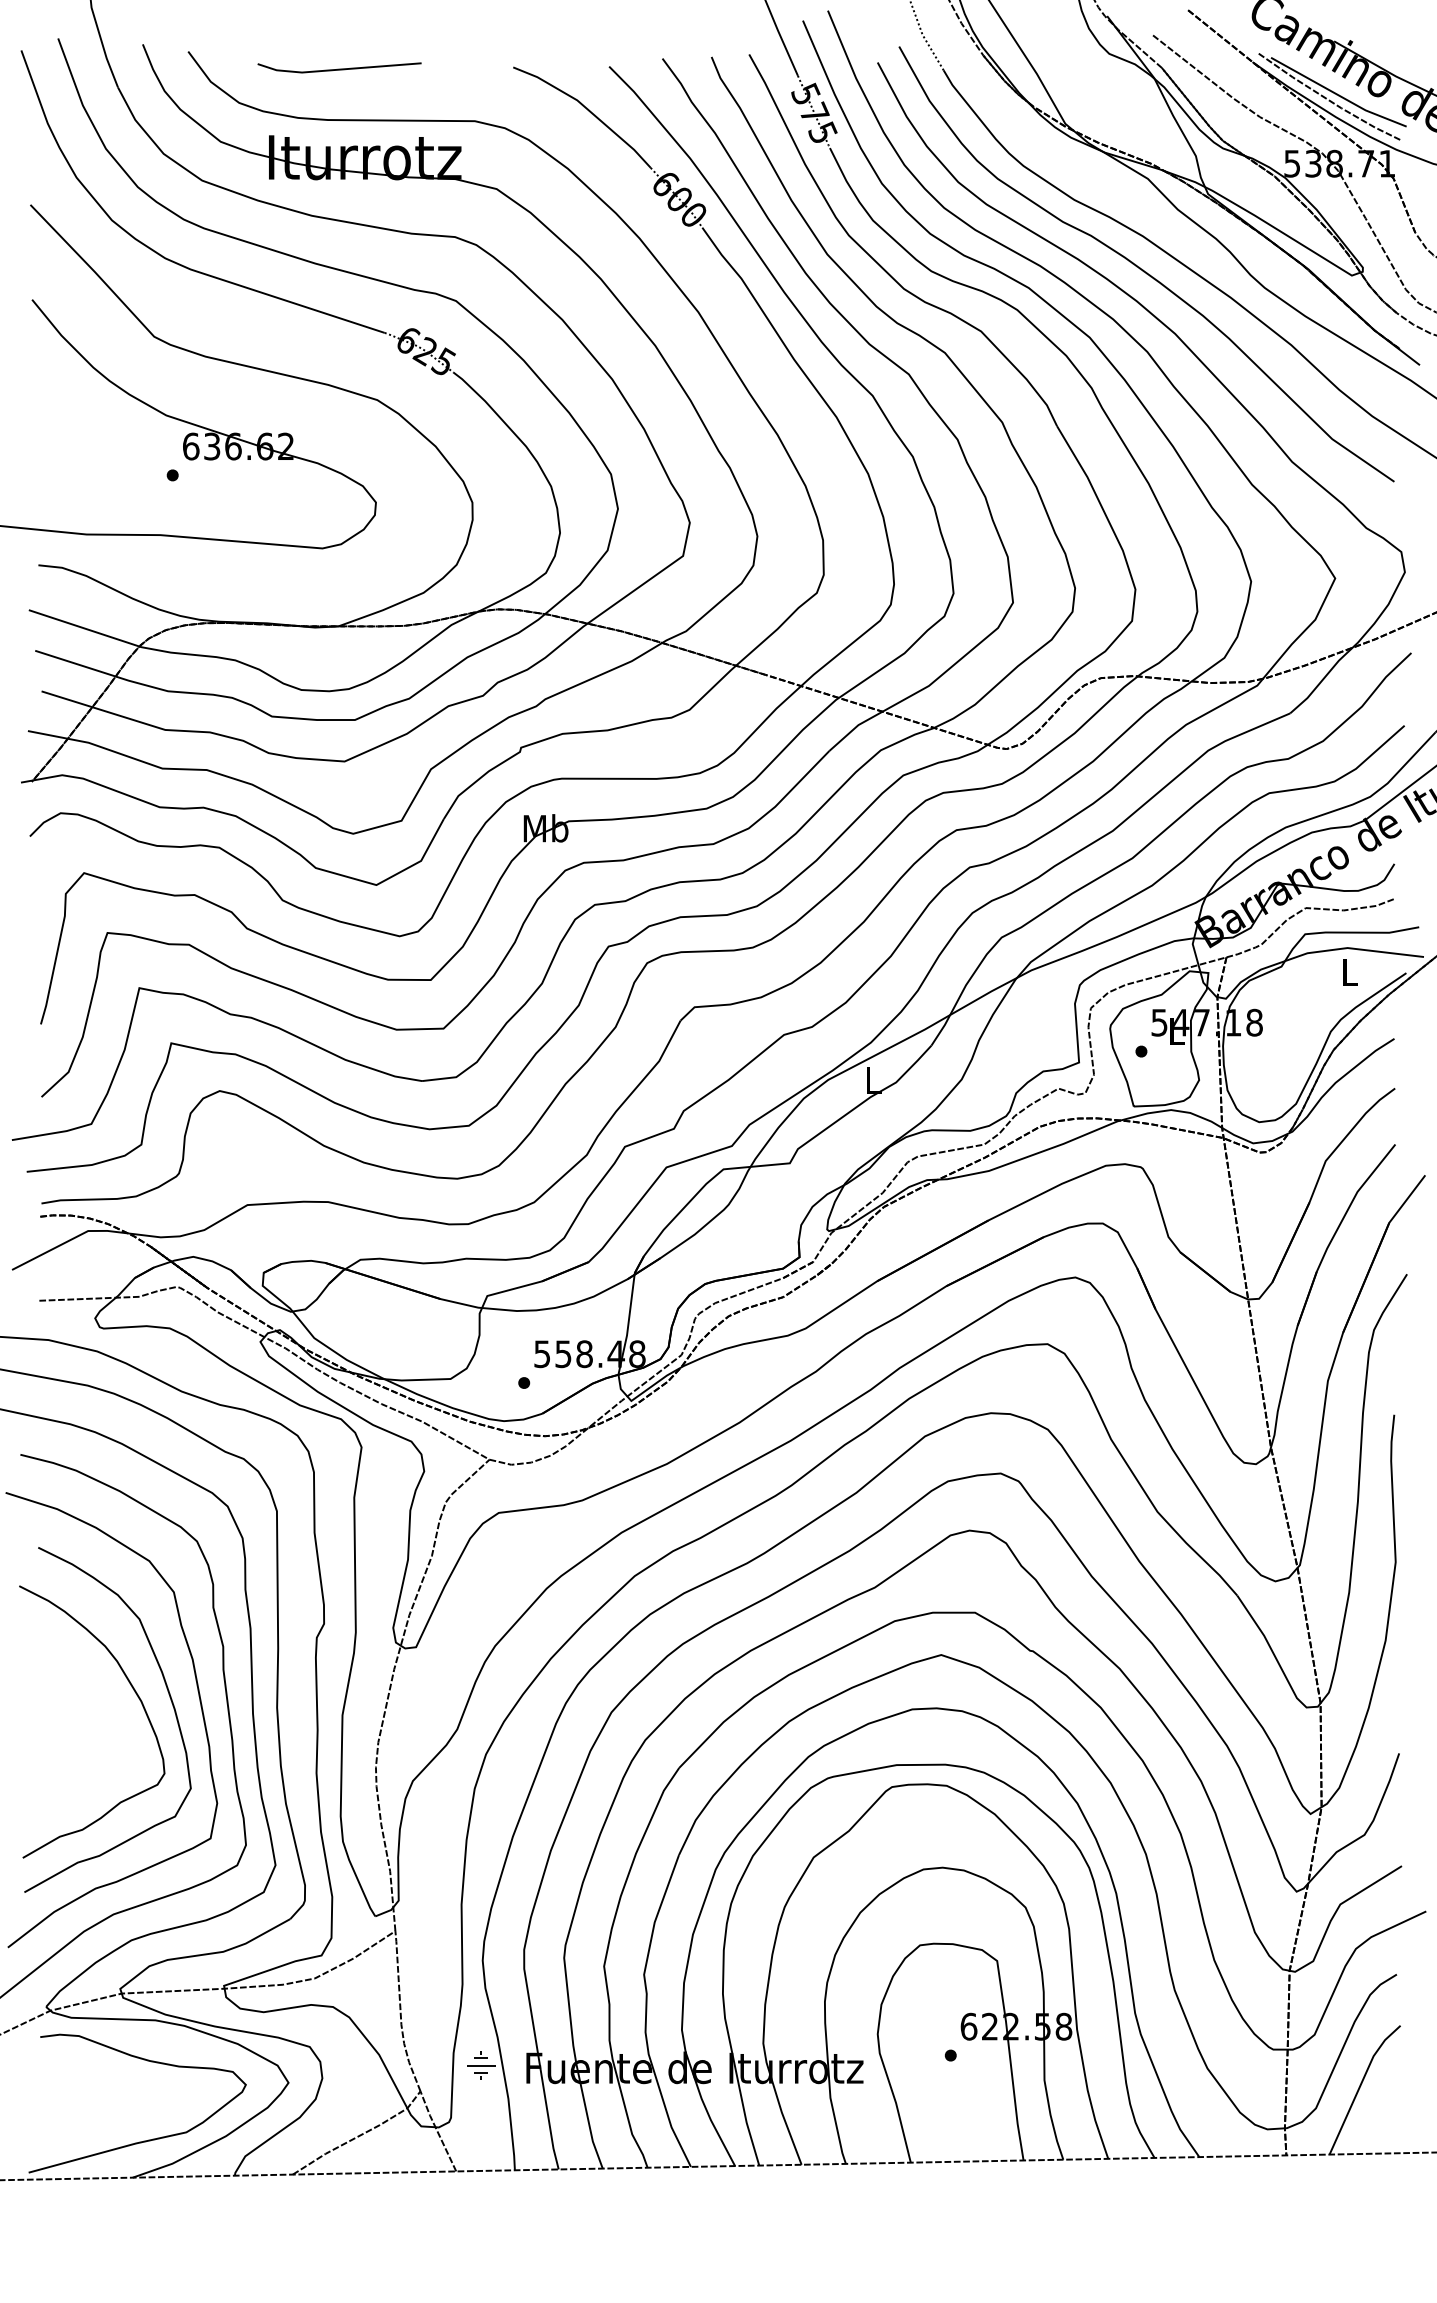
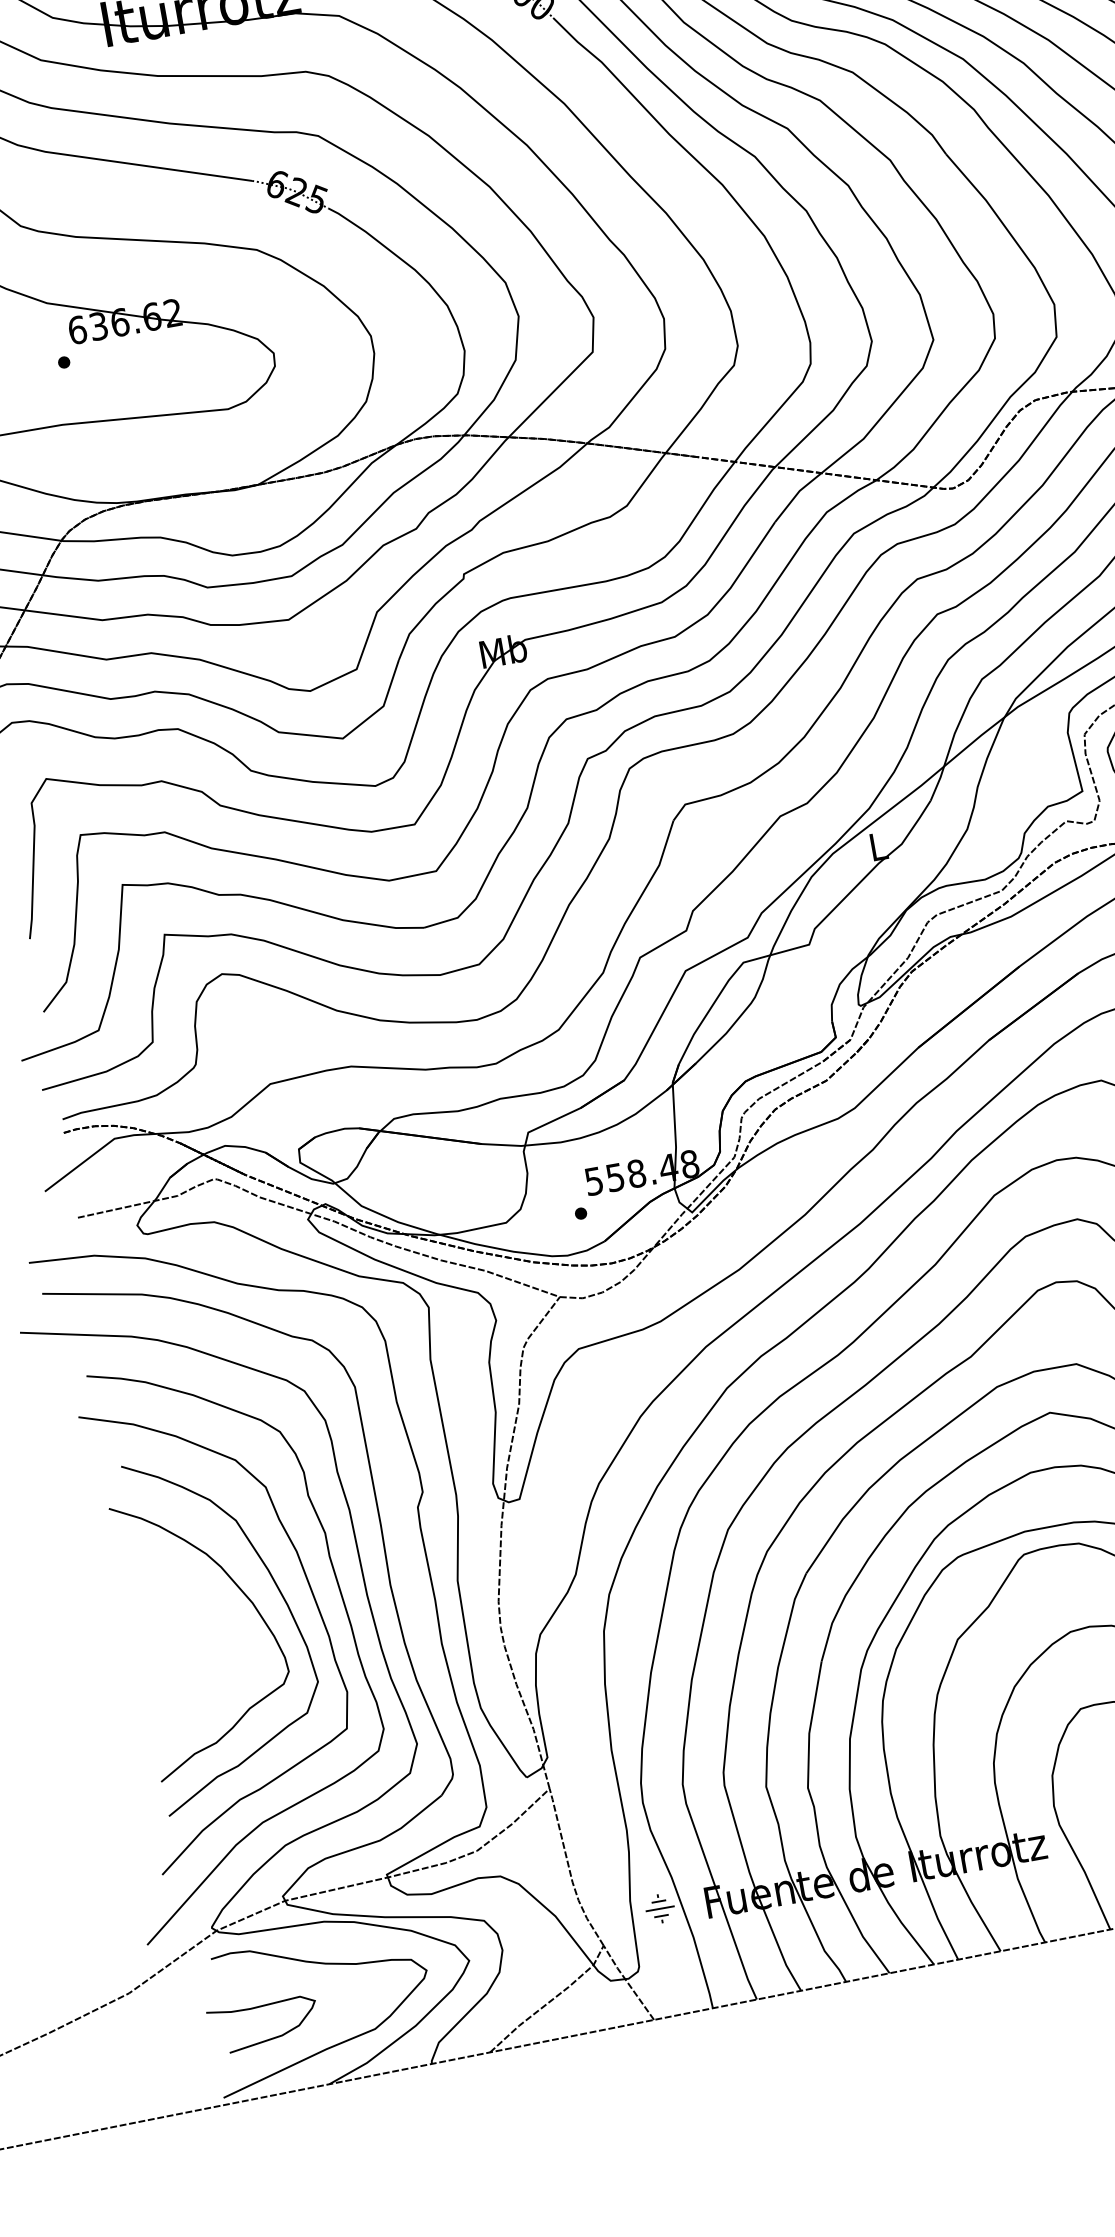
curve: (81, 2123) -> (267, 2038), added

